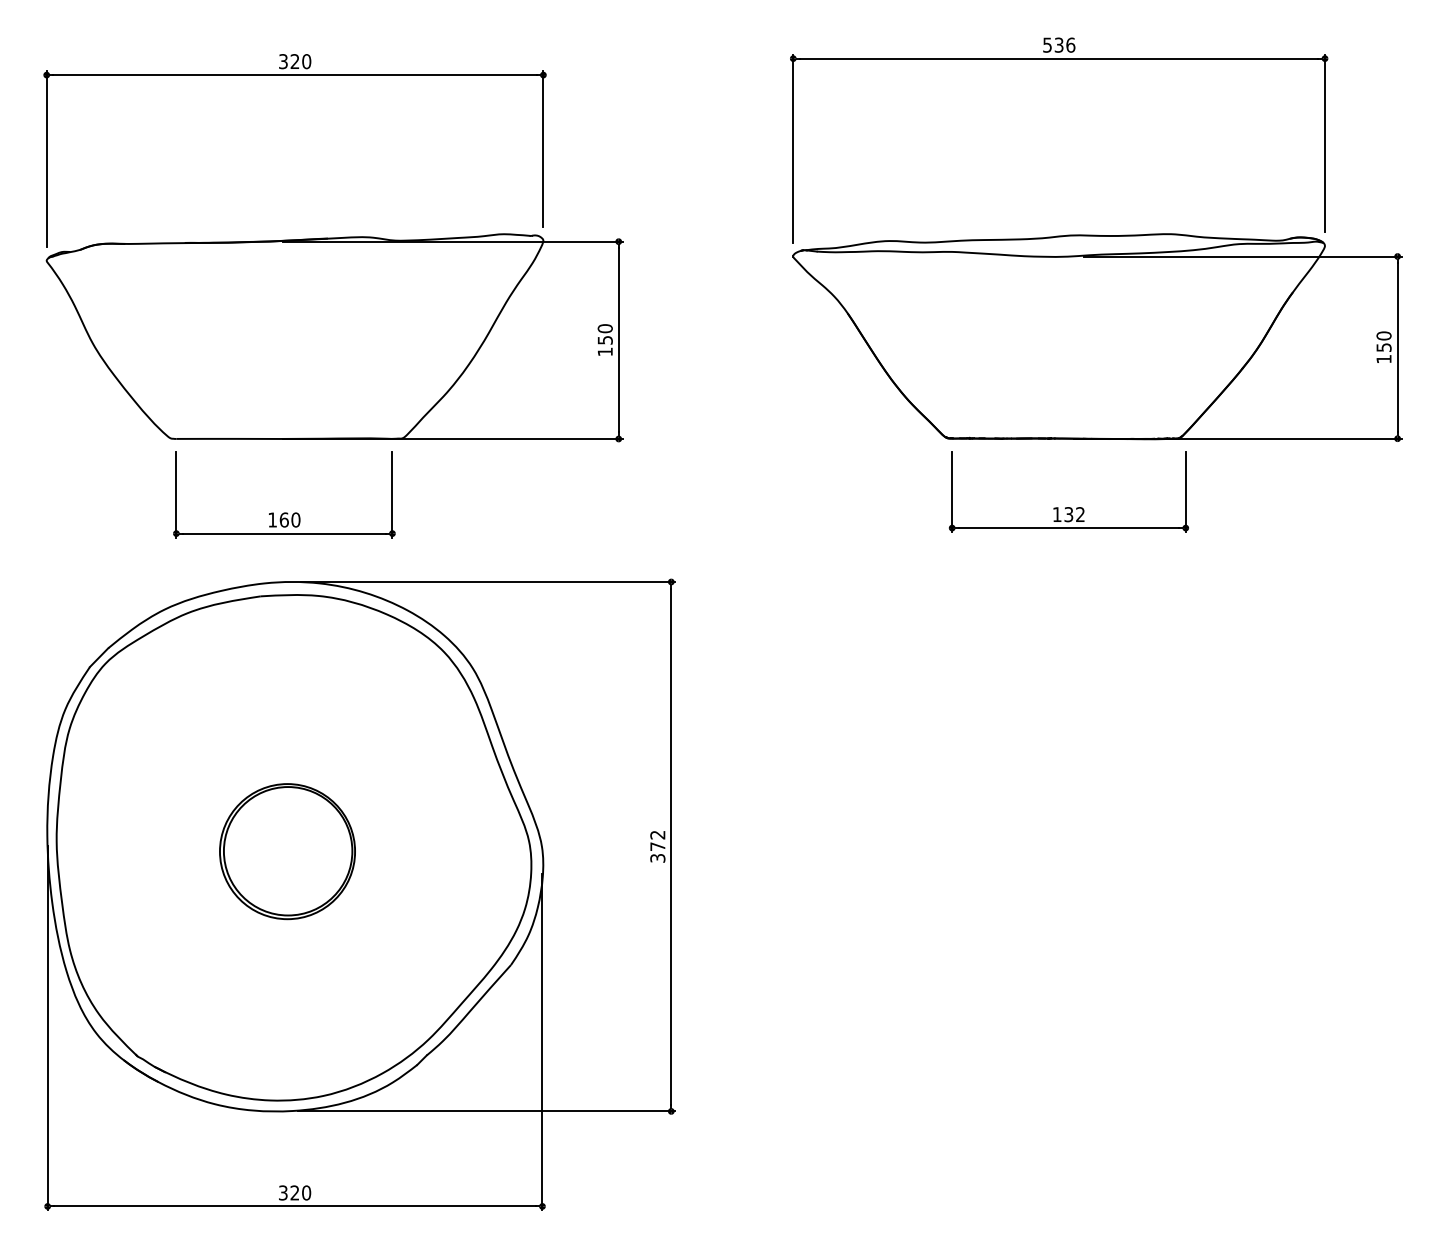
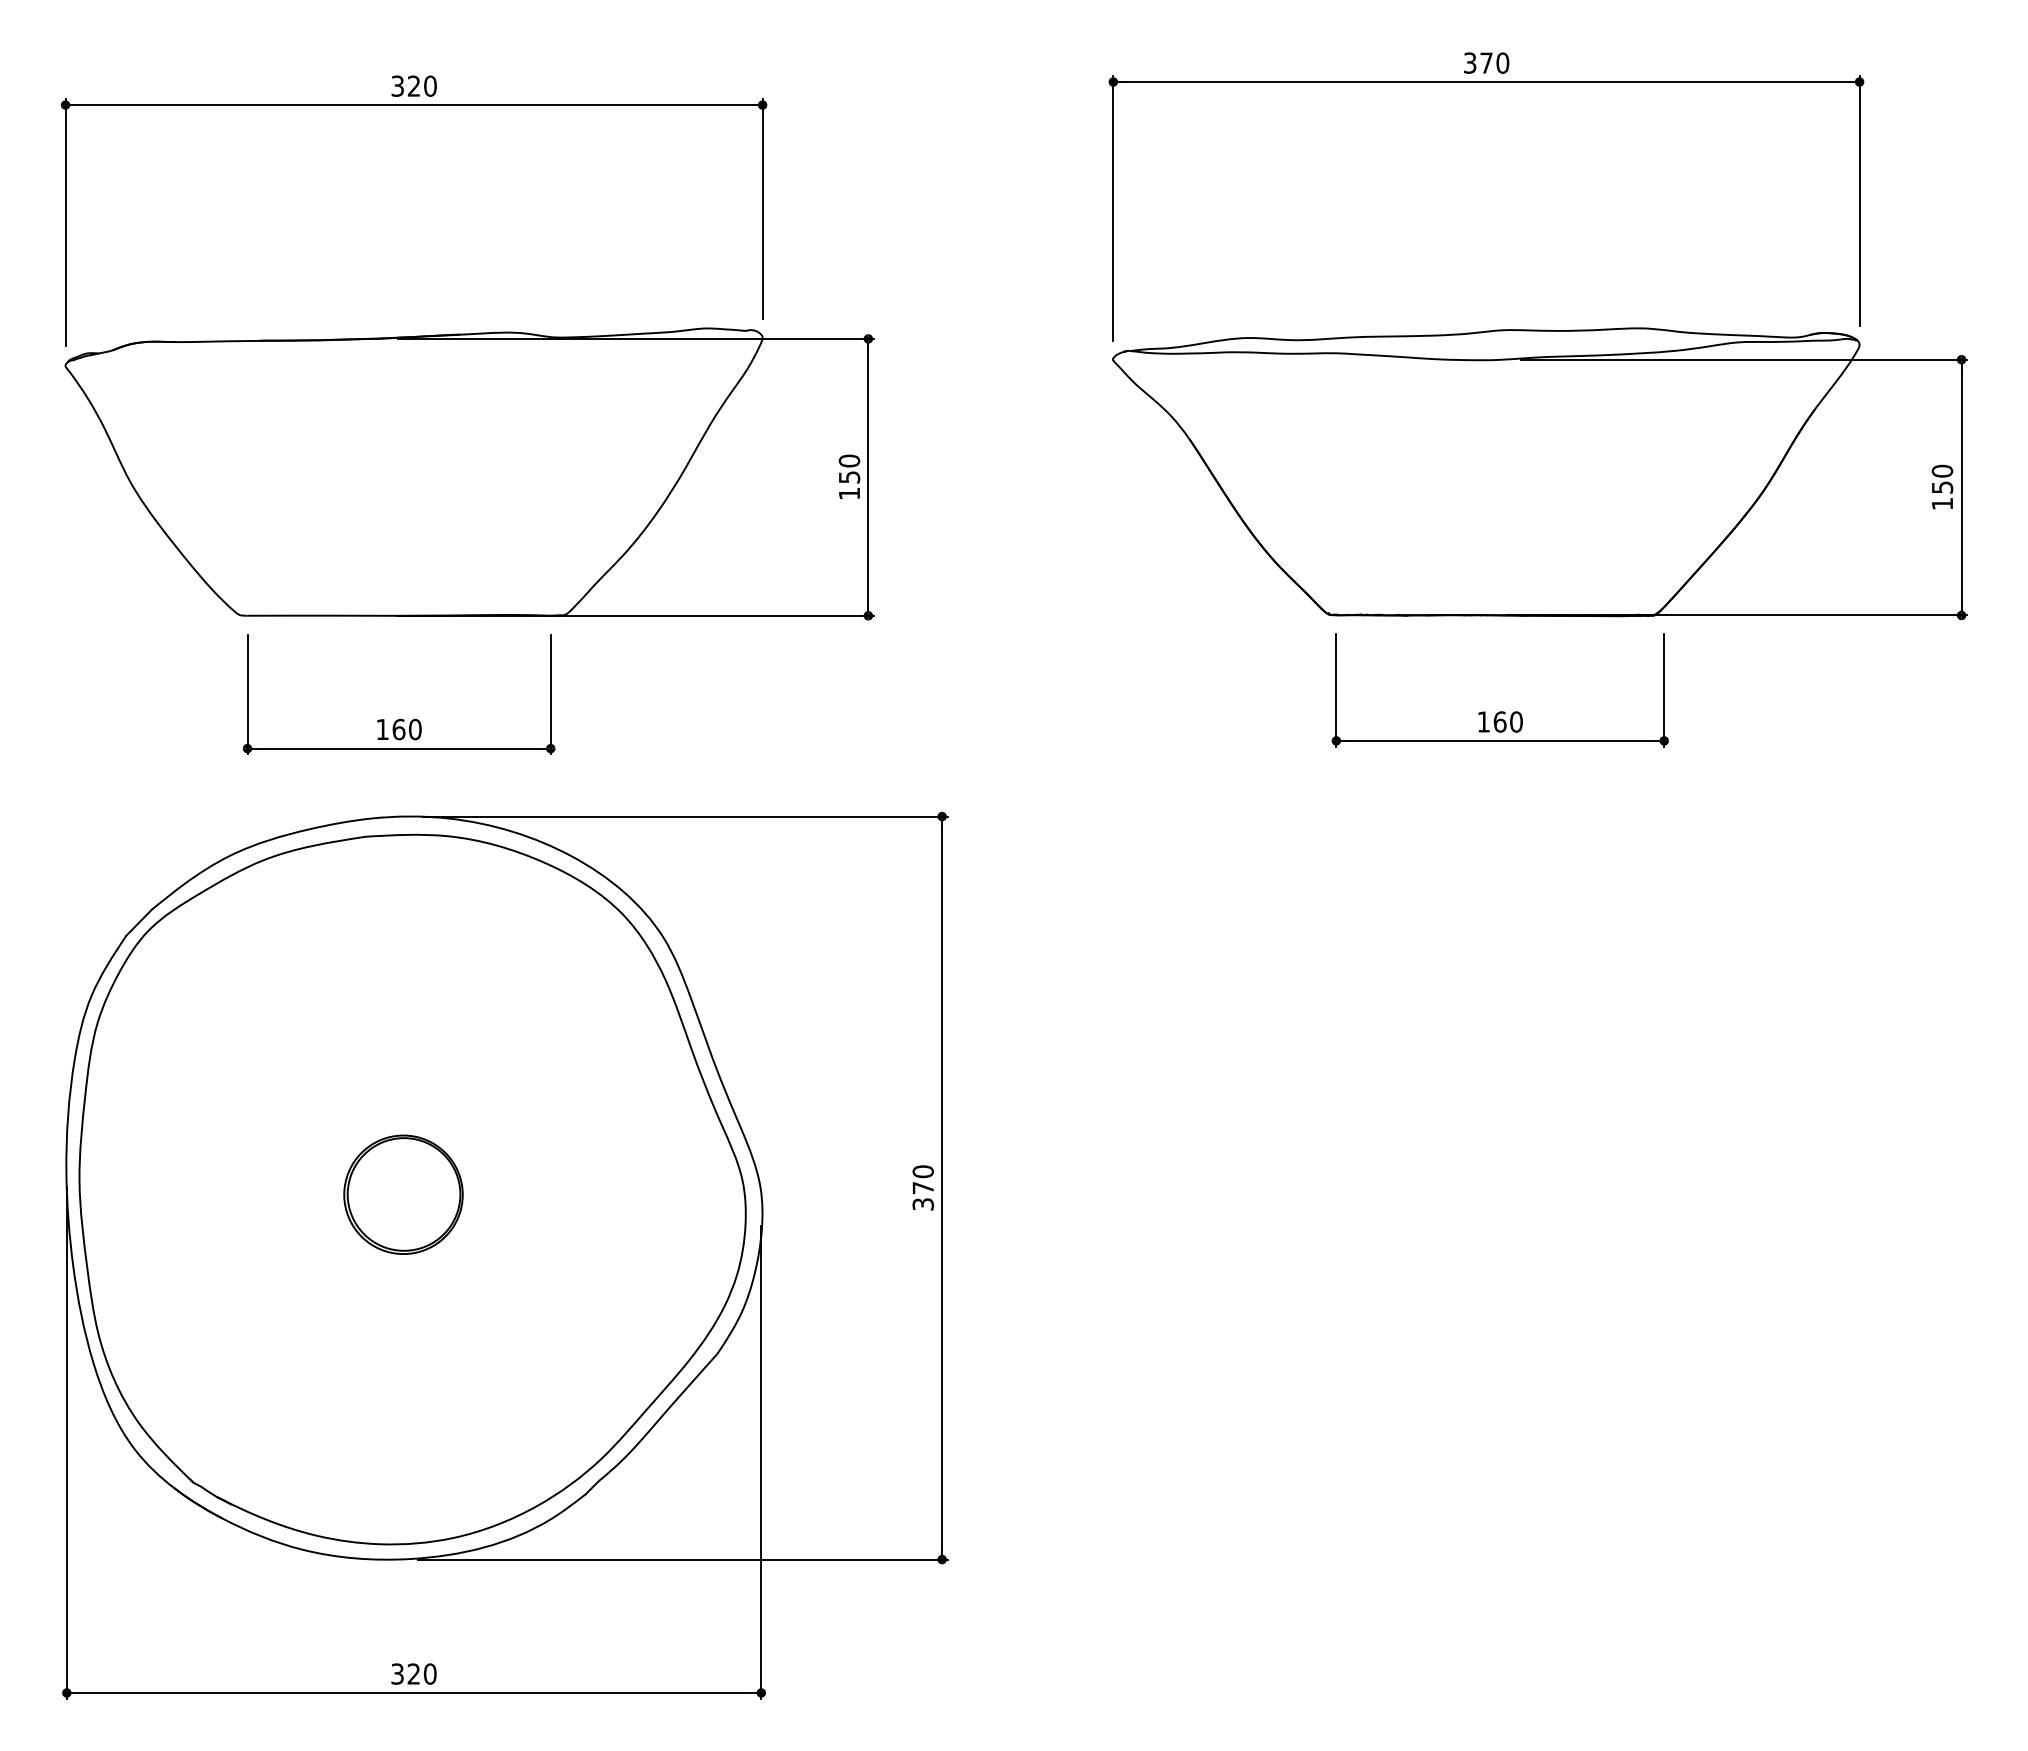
text: (1059, 44) -> (1486, 62), 536 -> 370
text: (1074, 514) -> (1507, 721), 132 -> 160
text: (657, 834) -> (922, 1171), 372 -> 370
part: (287, 851) -> (403, 1194), size x0.62

